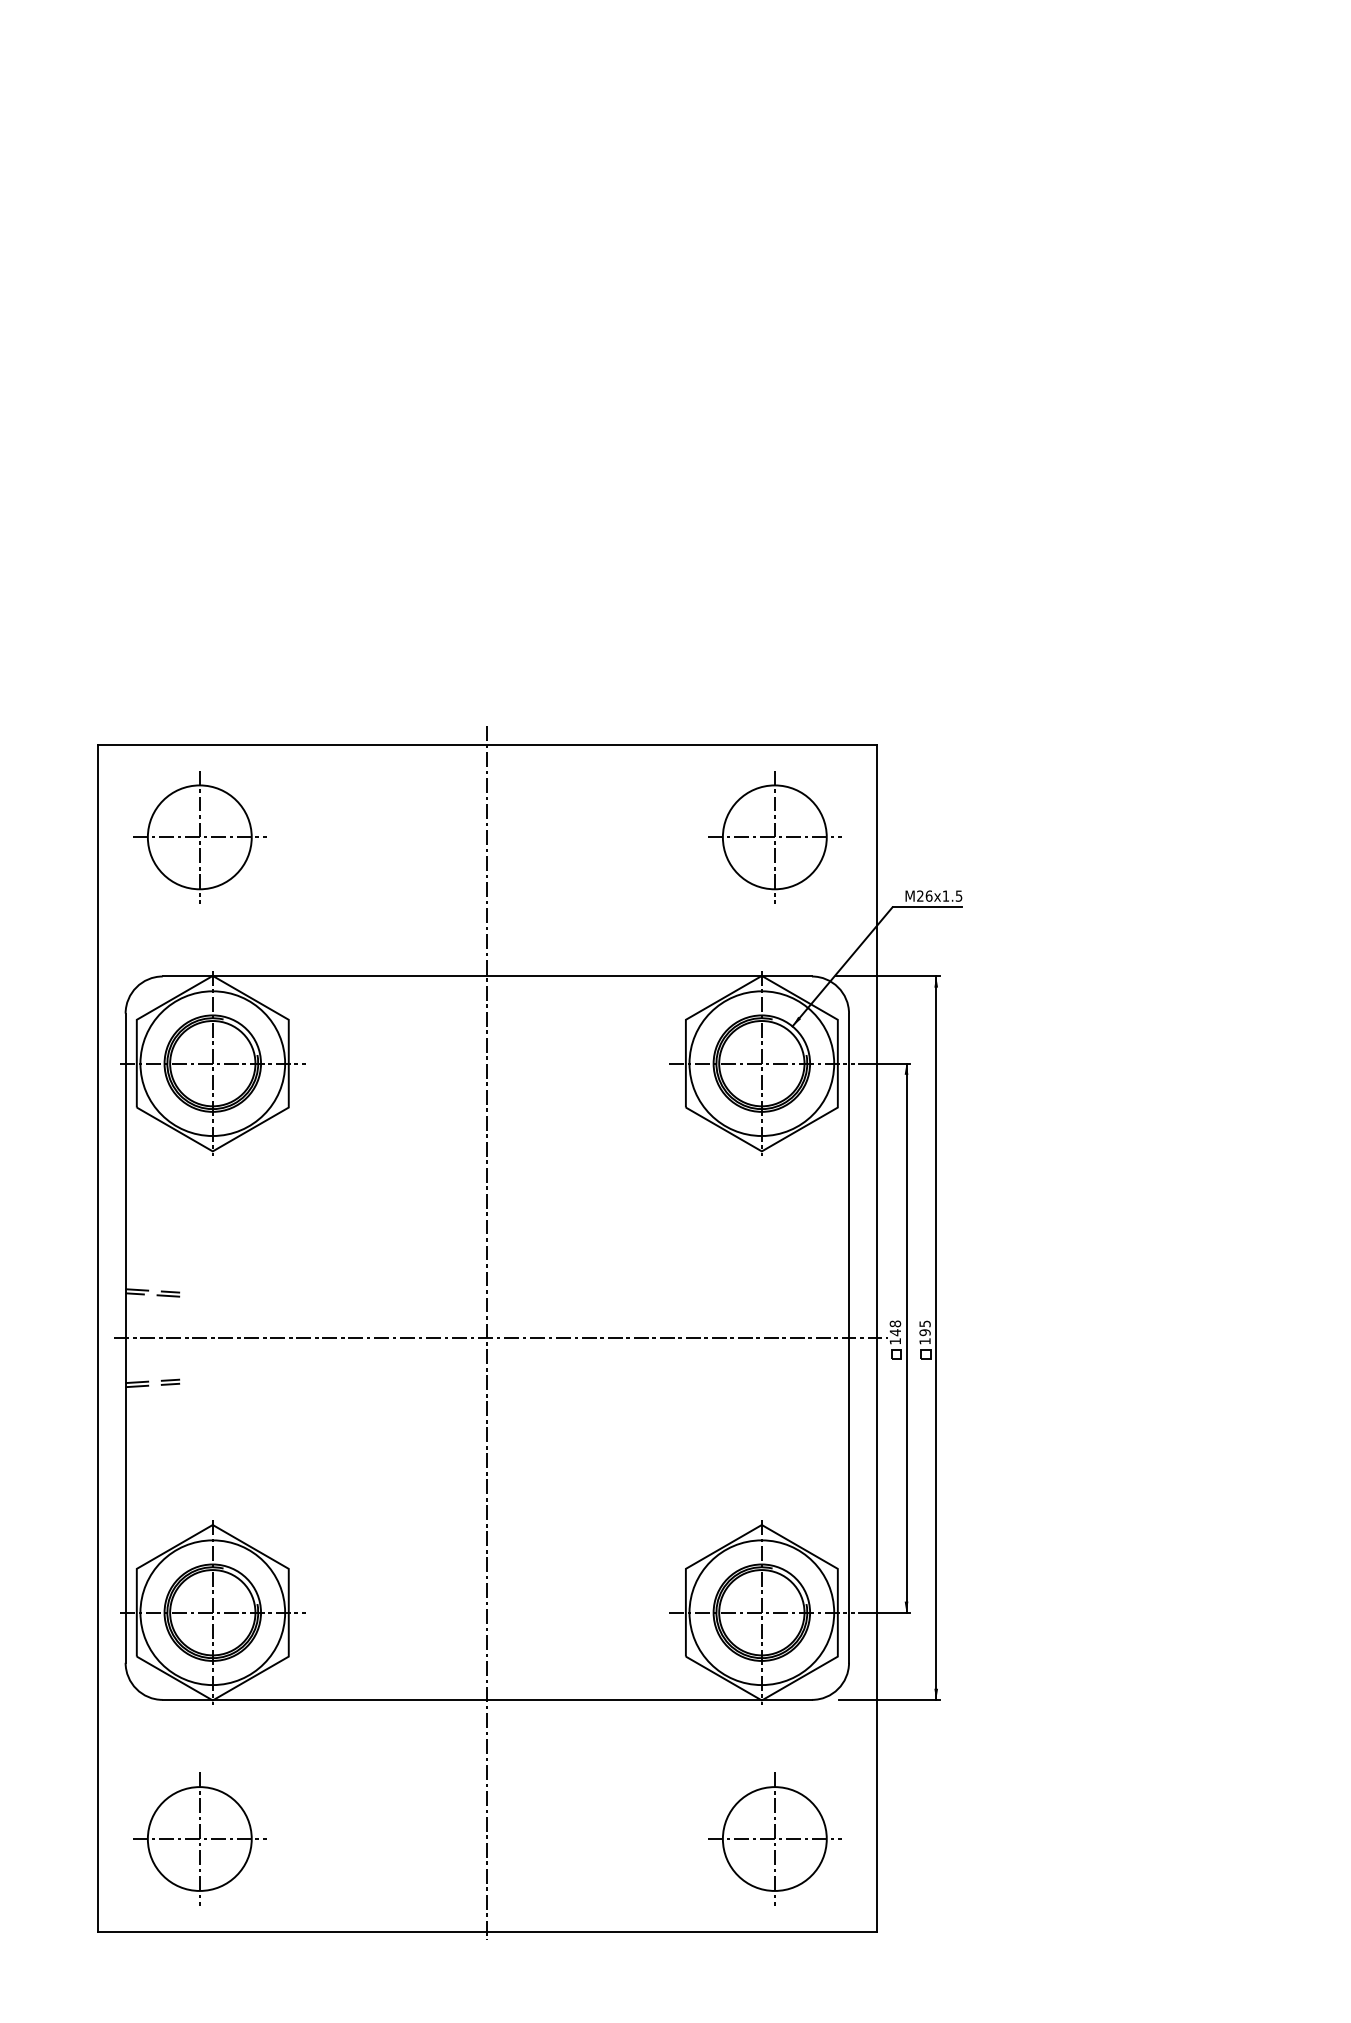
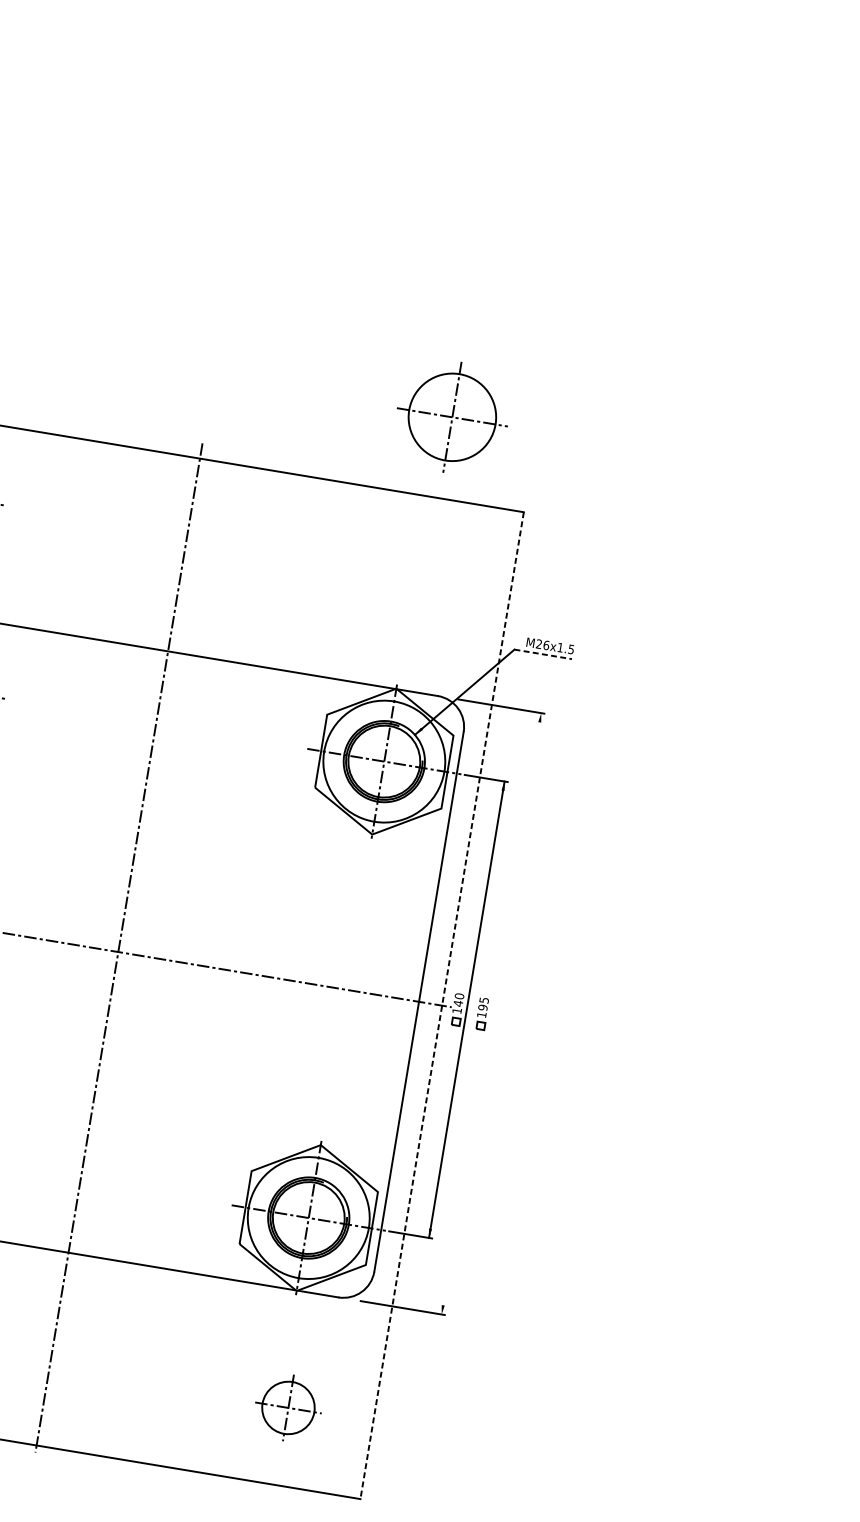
part: (774, 837) -> (452, 417), moved
line: (927, 907) -> (543, 654), solid -> dashed
text: (895, 1323) -> (459, 996), 148 -> 140
line: (936, 1337) -> (491, 1013), removed
line: (876, 1338) -> (441, 1005), solid -> dashed
part: (774, 1838) -> (288, 1407), size x0.6

